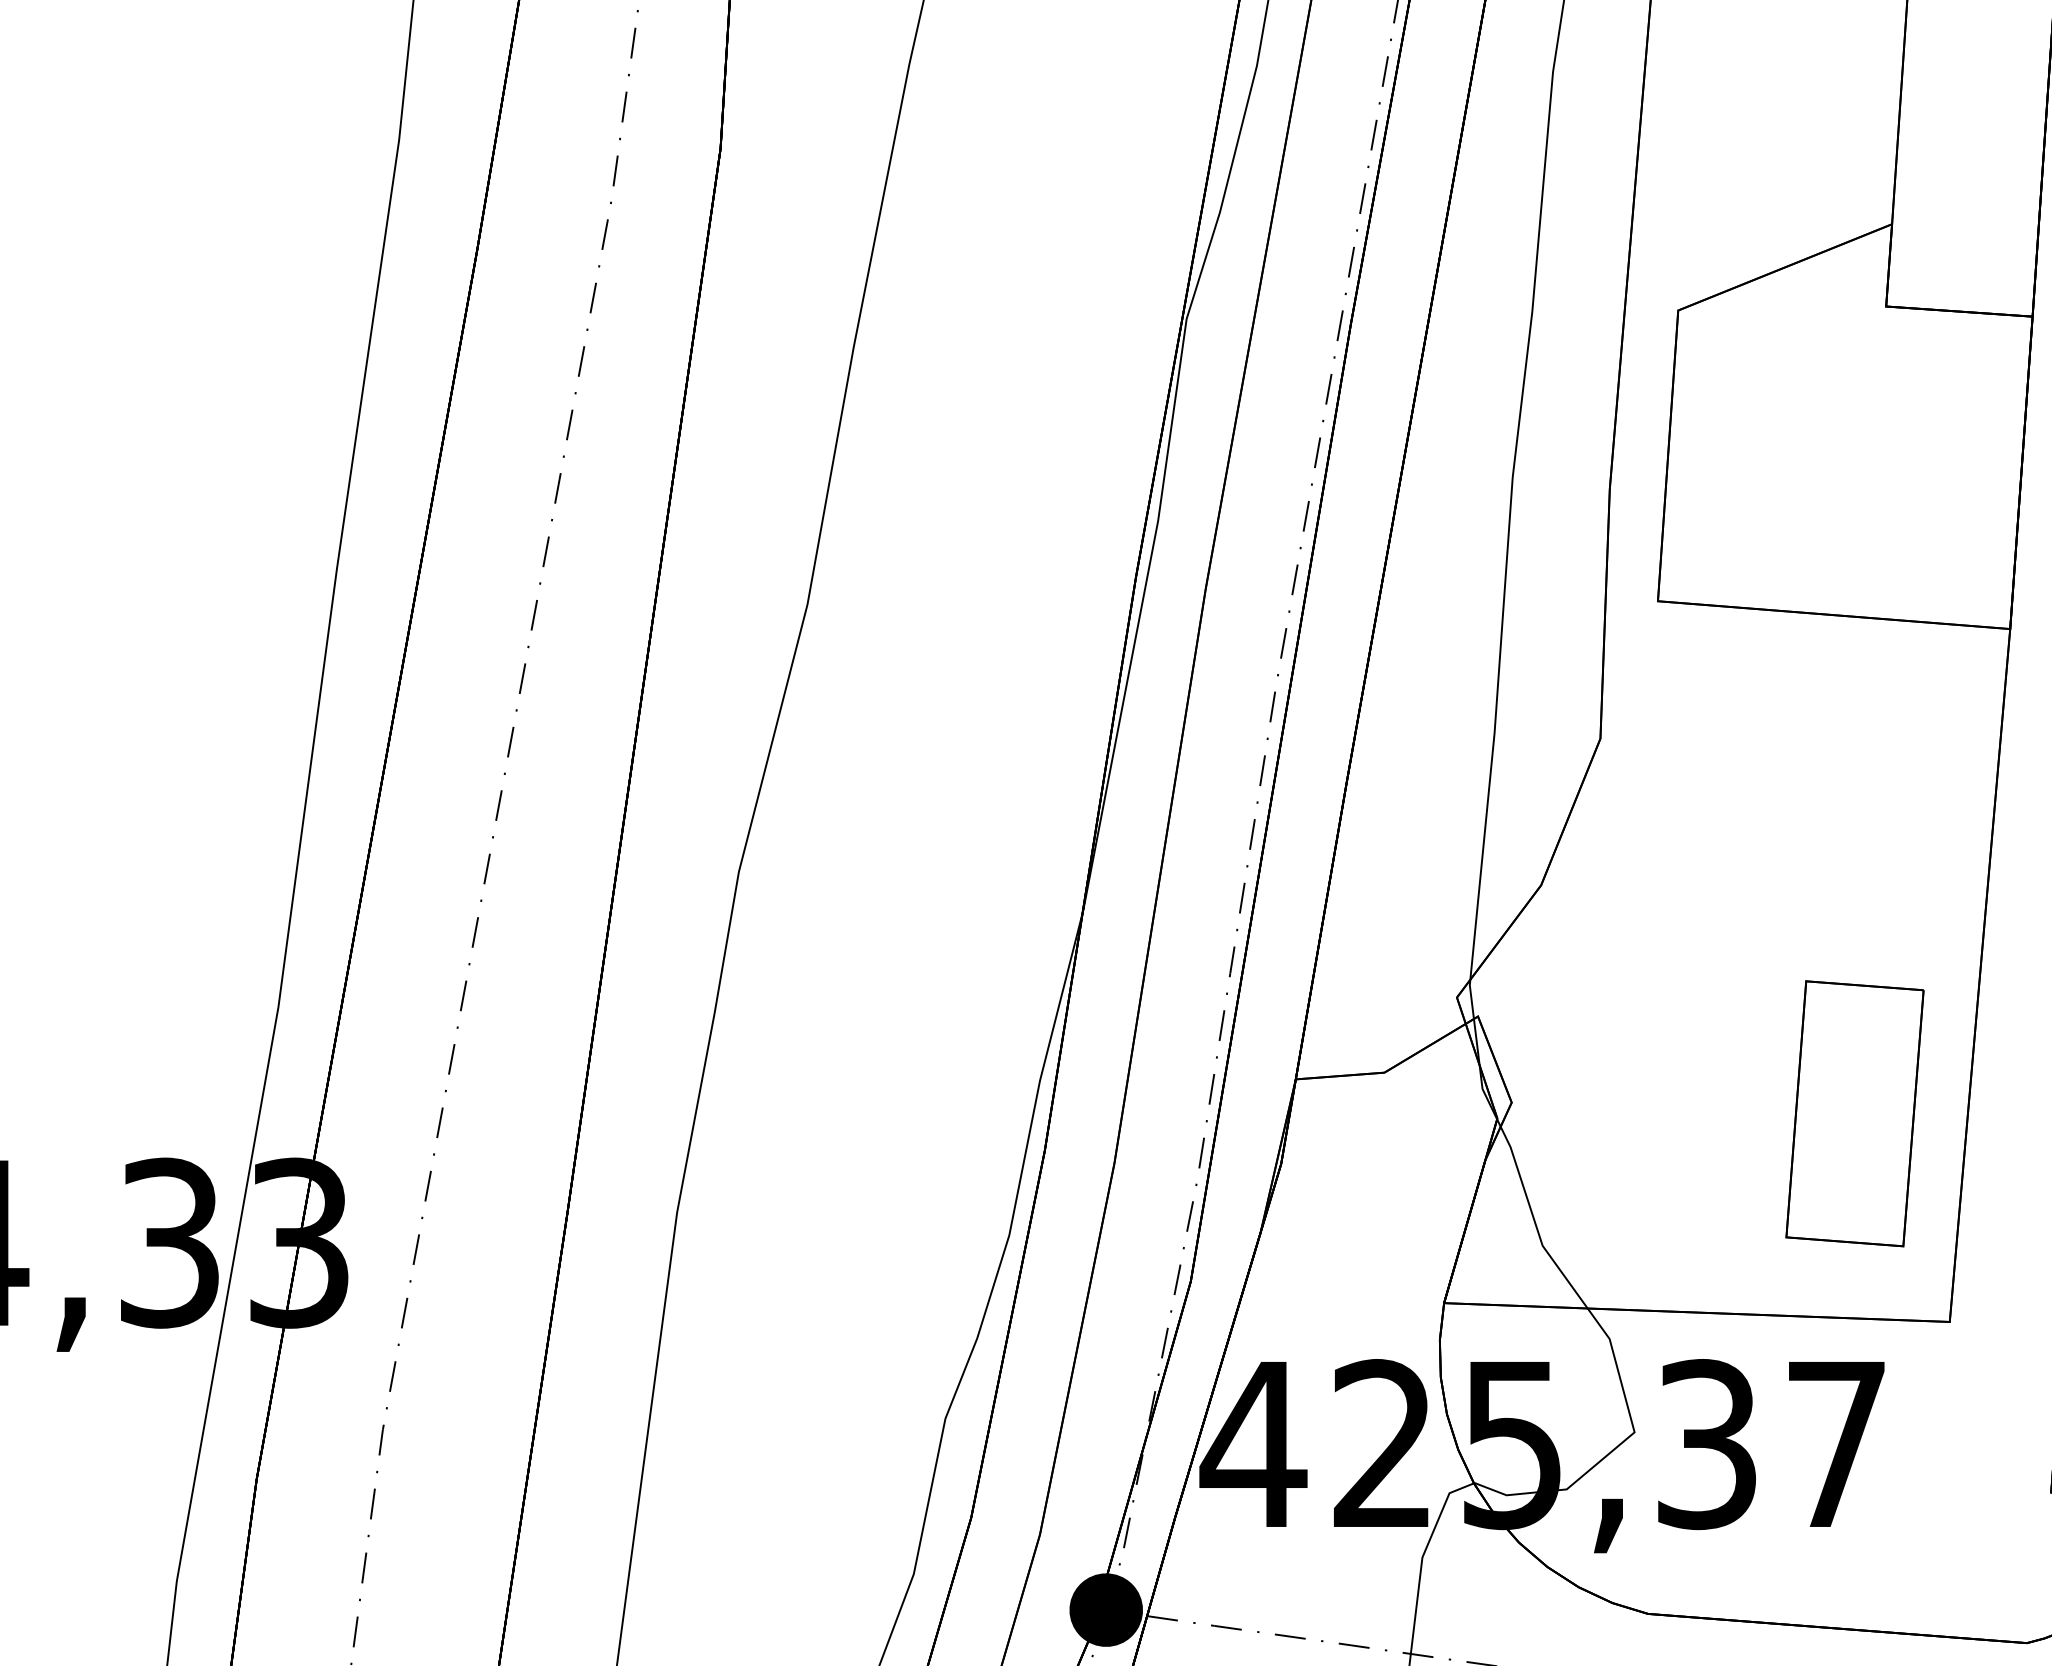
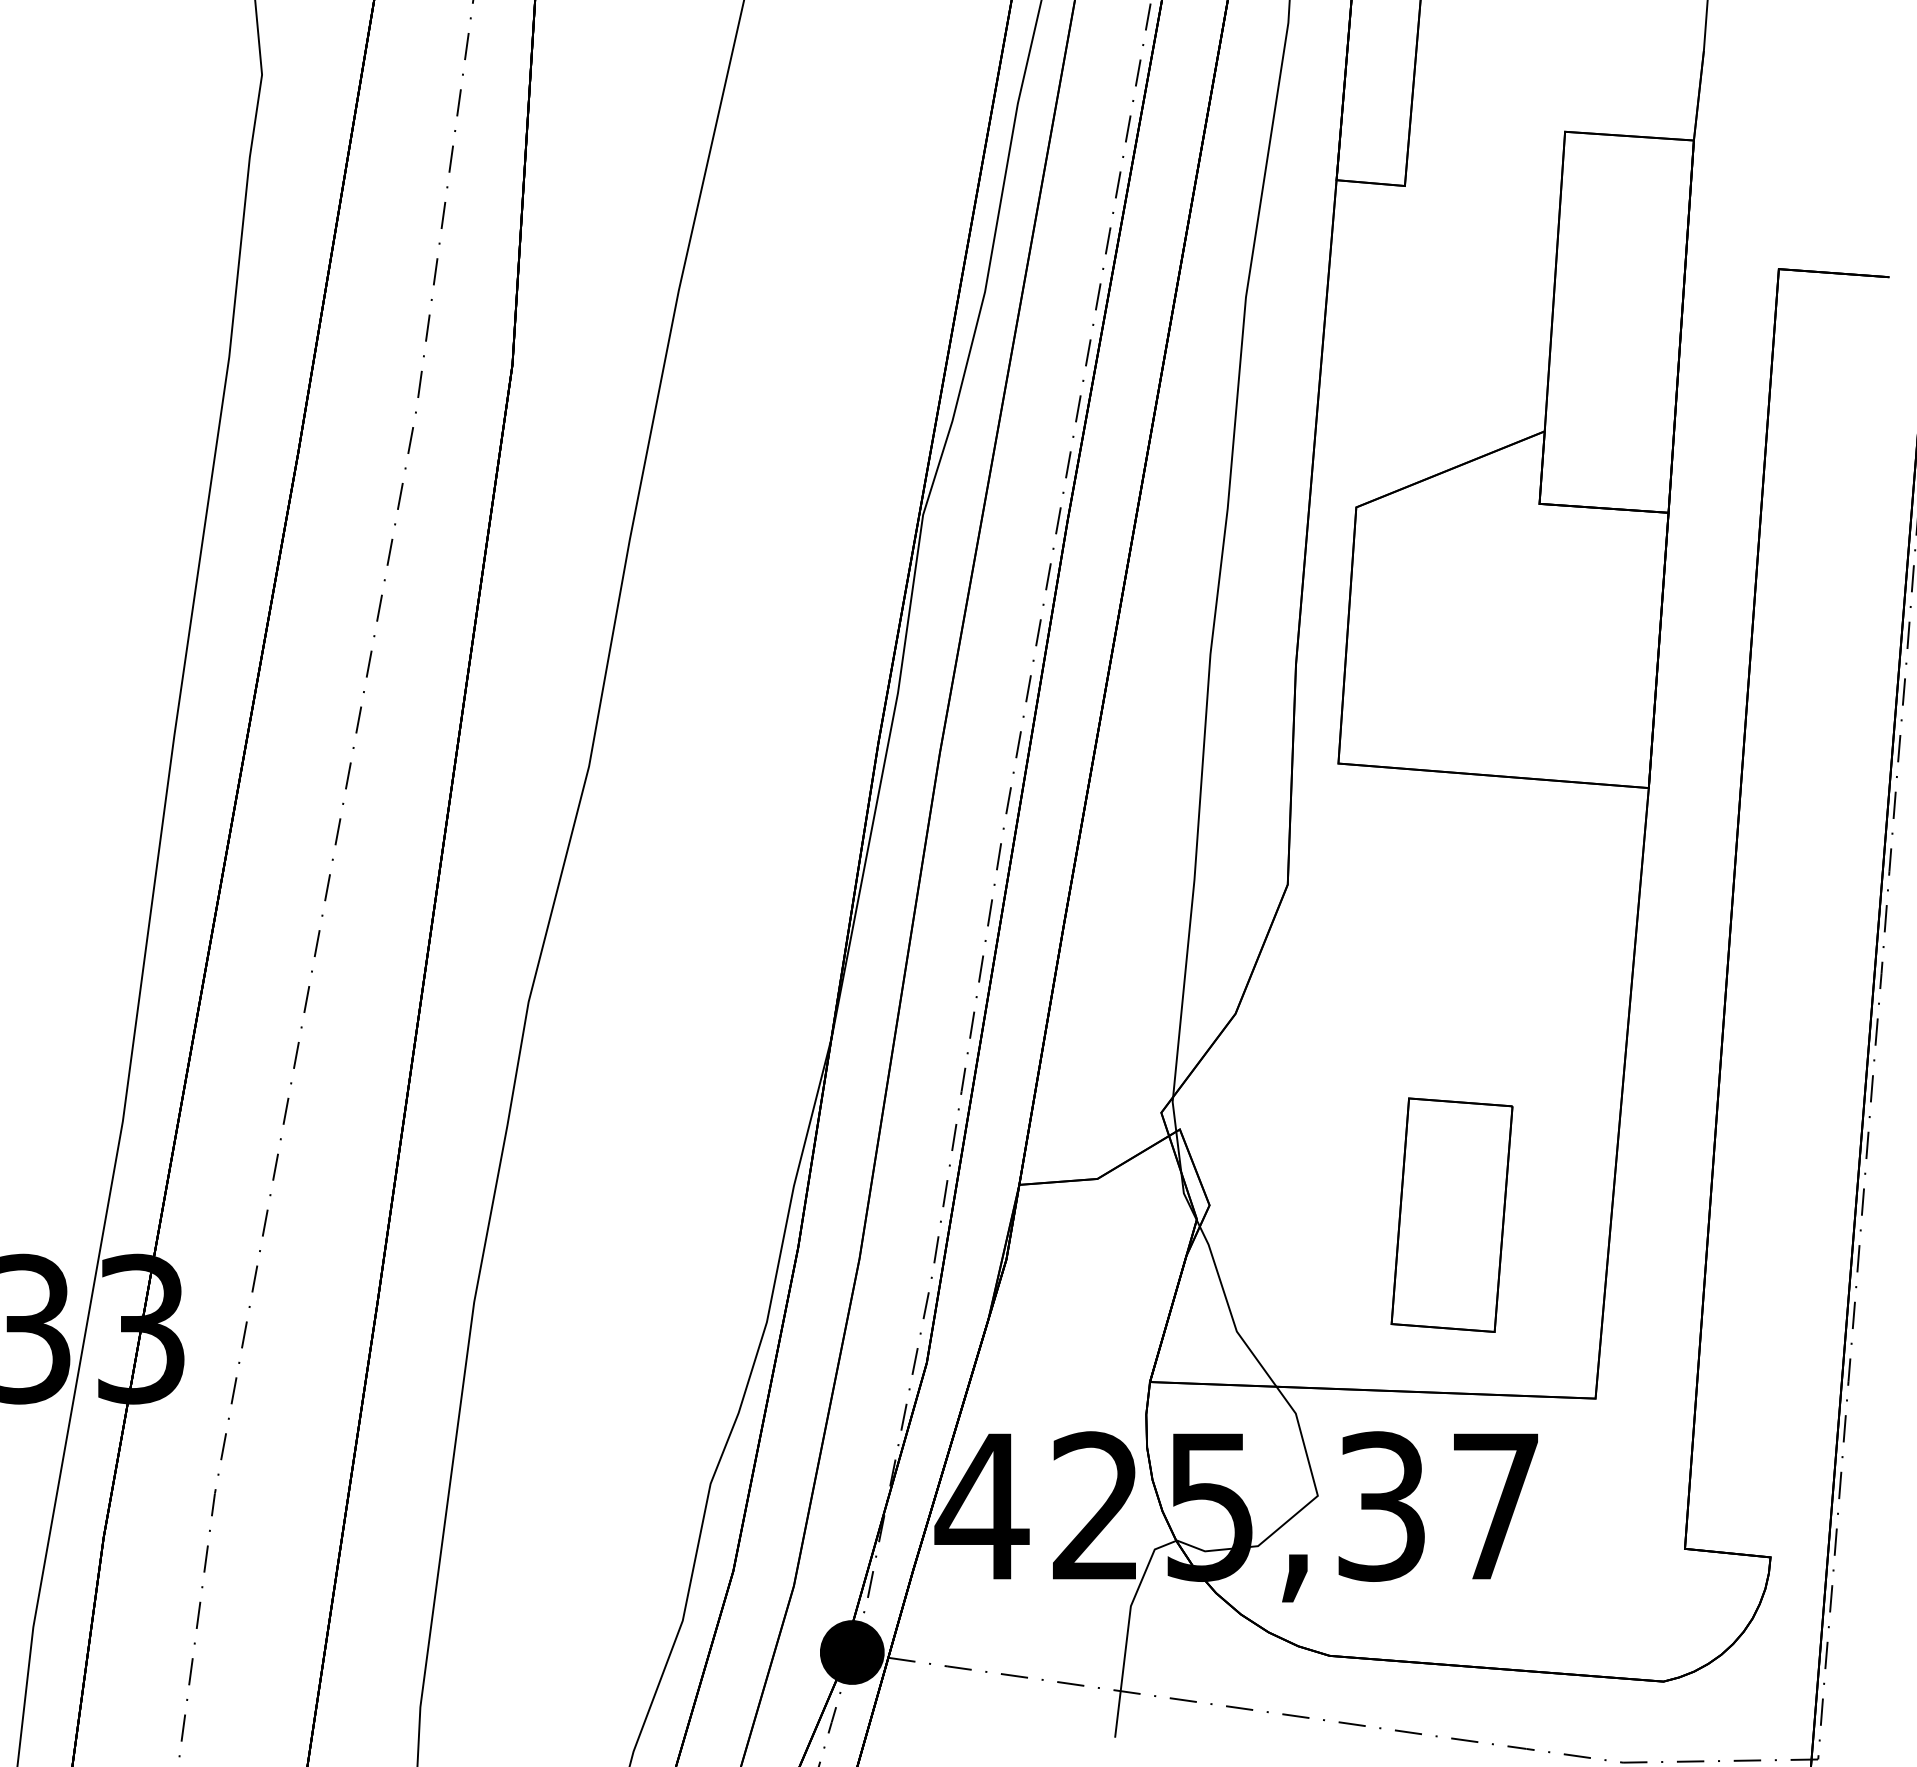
part: (1854, 1113) -> (1451, 1214), moved

